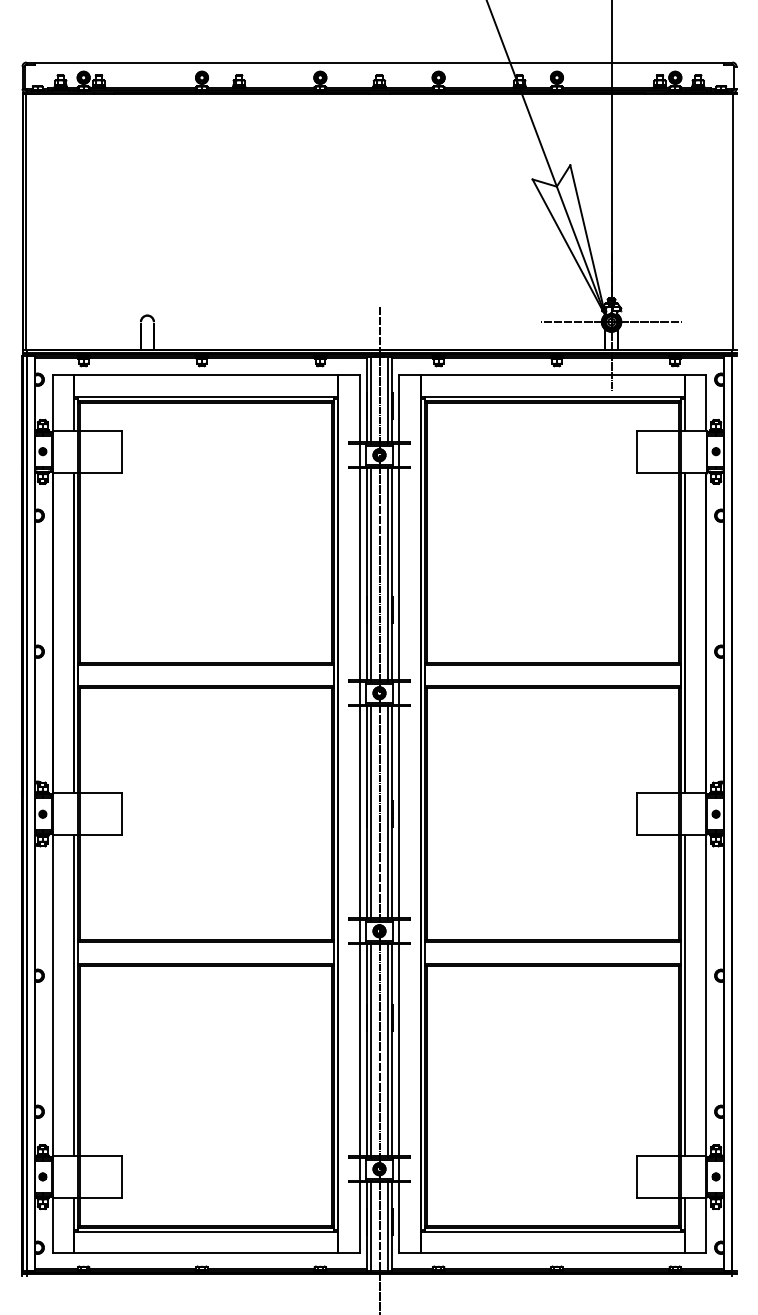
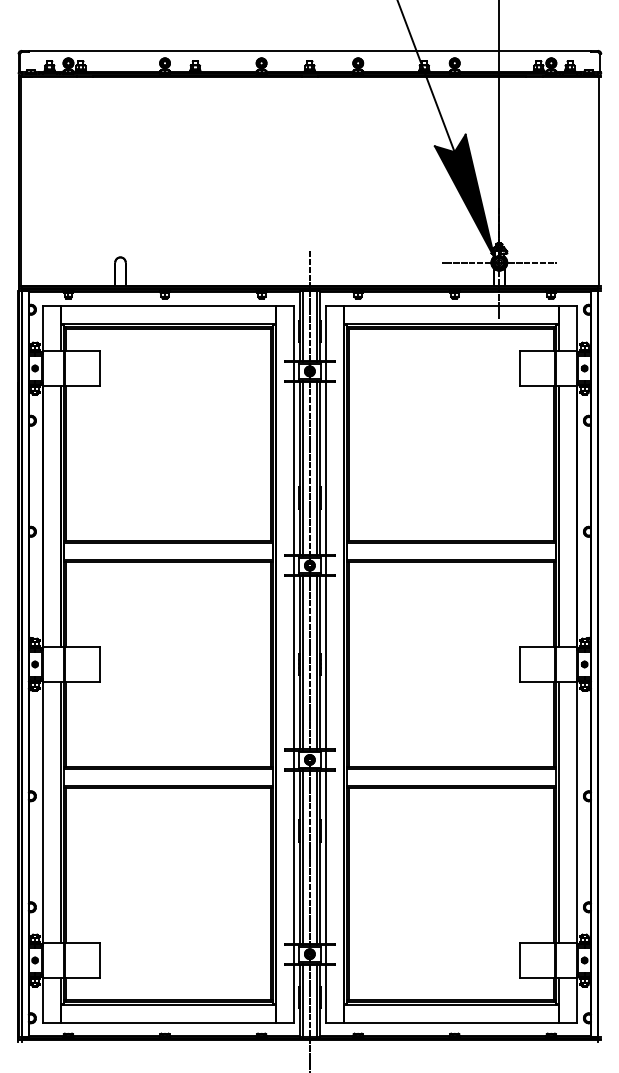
fill: (568, 239) -> (464, 195), added

